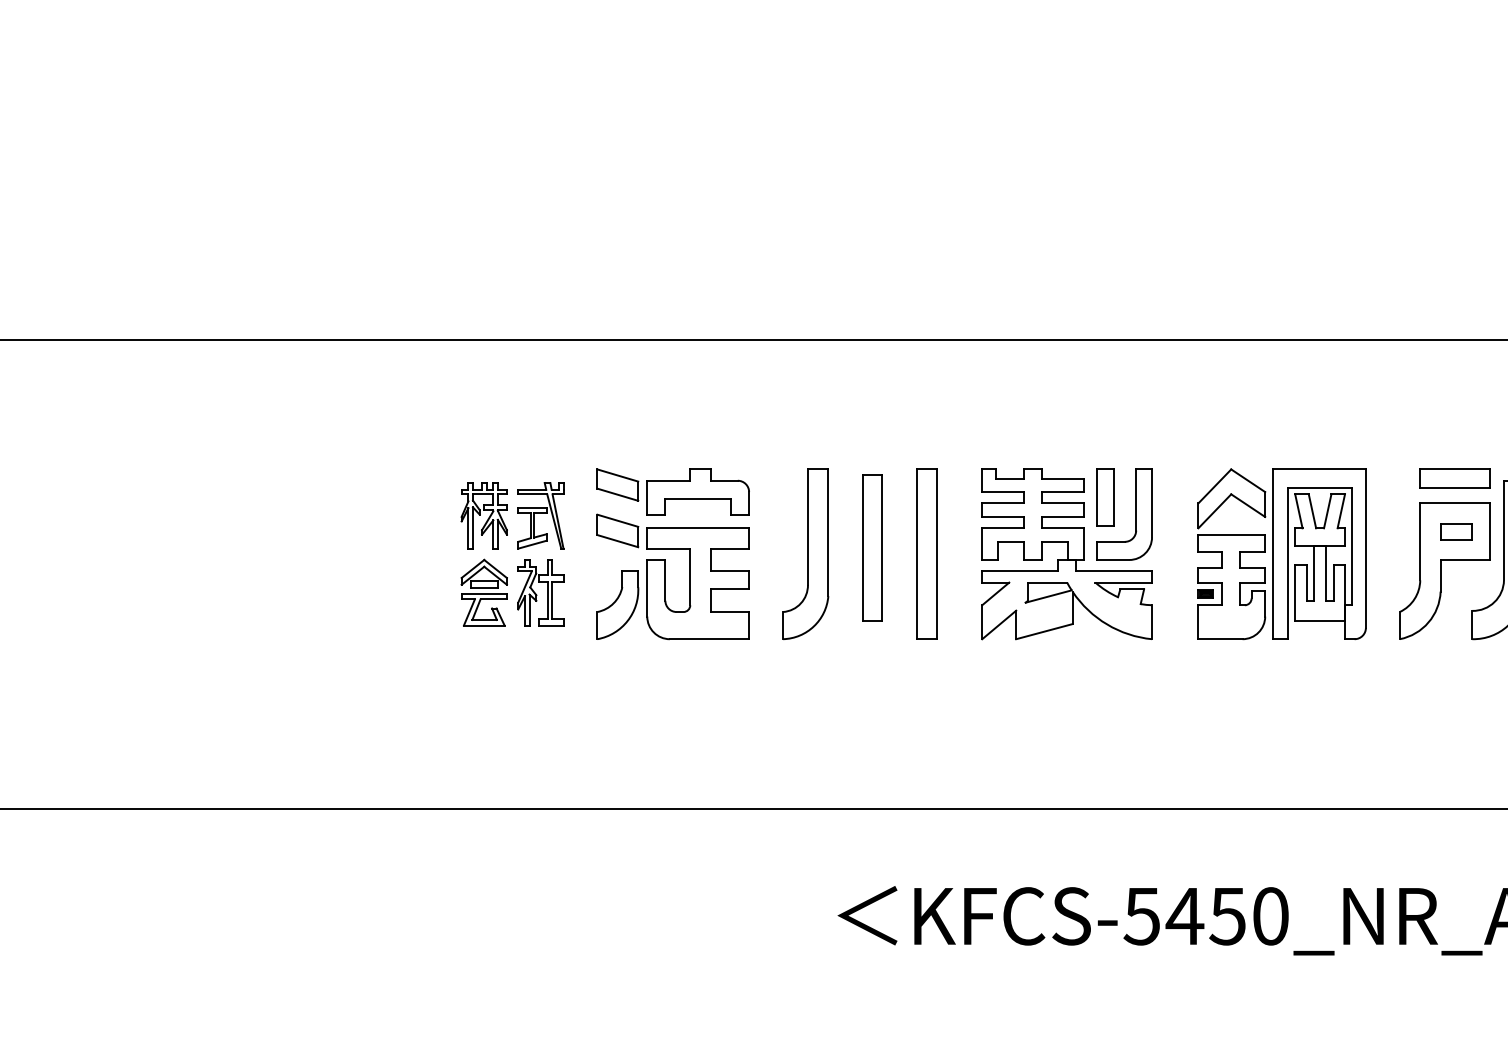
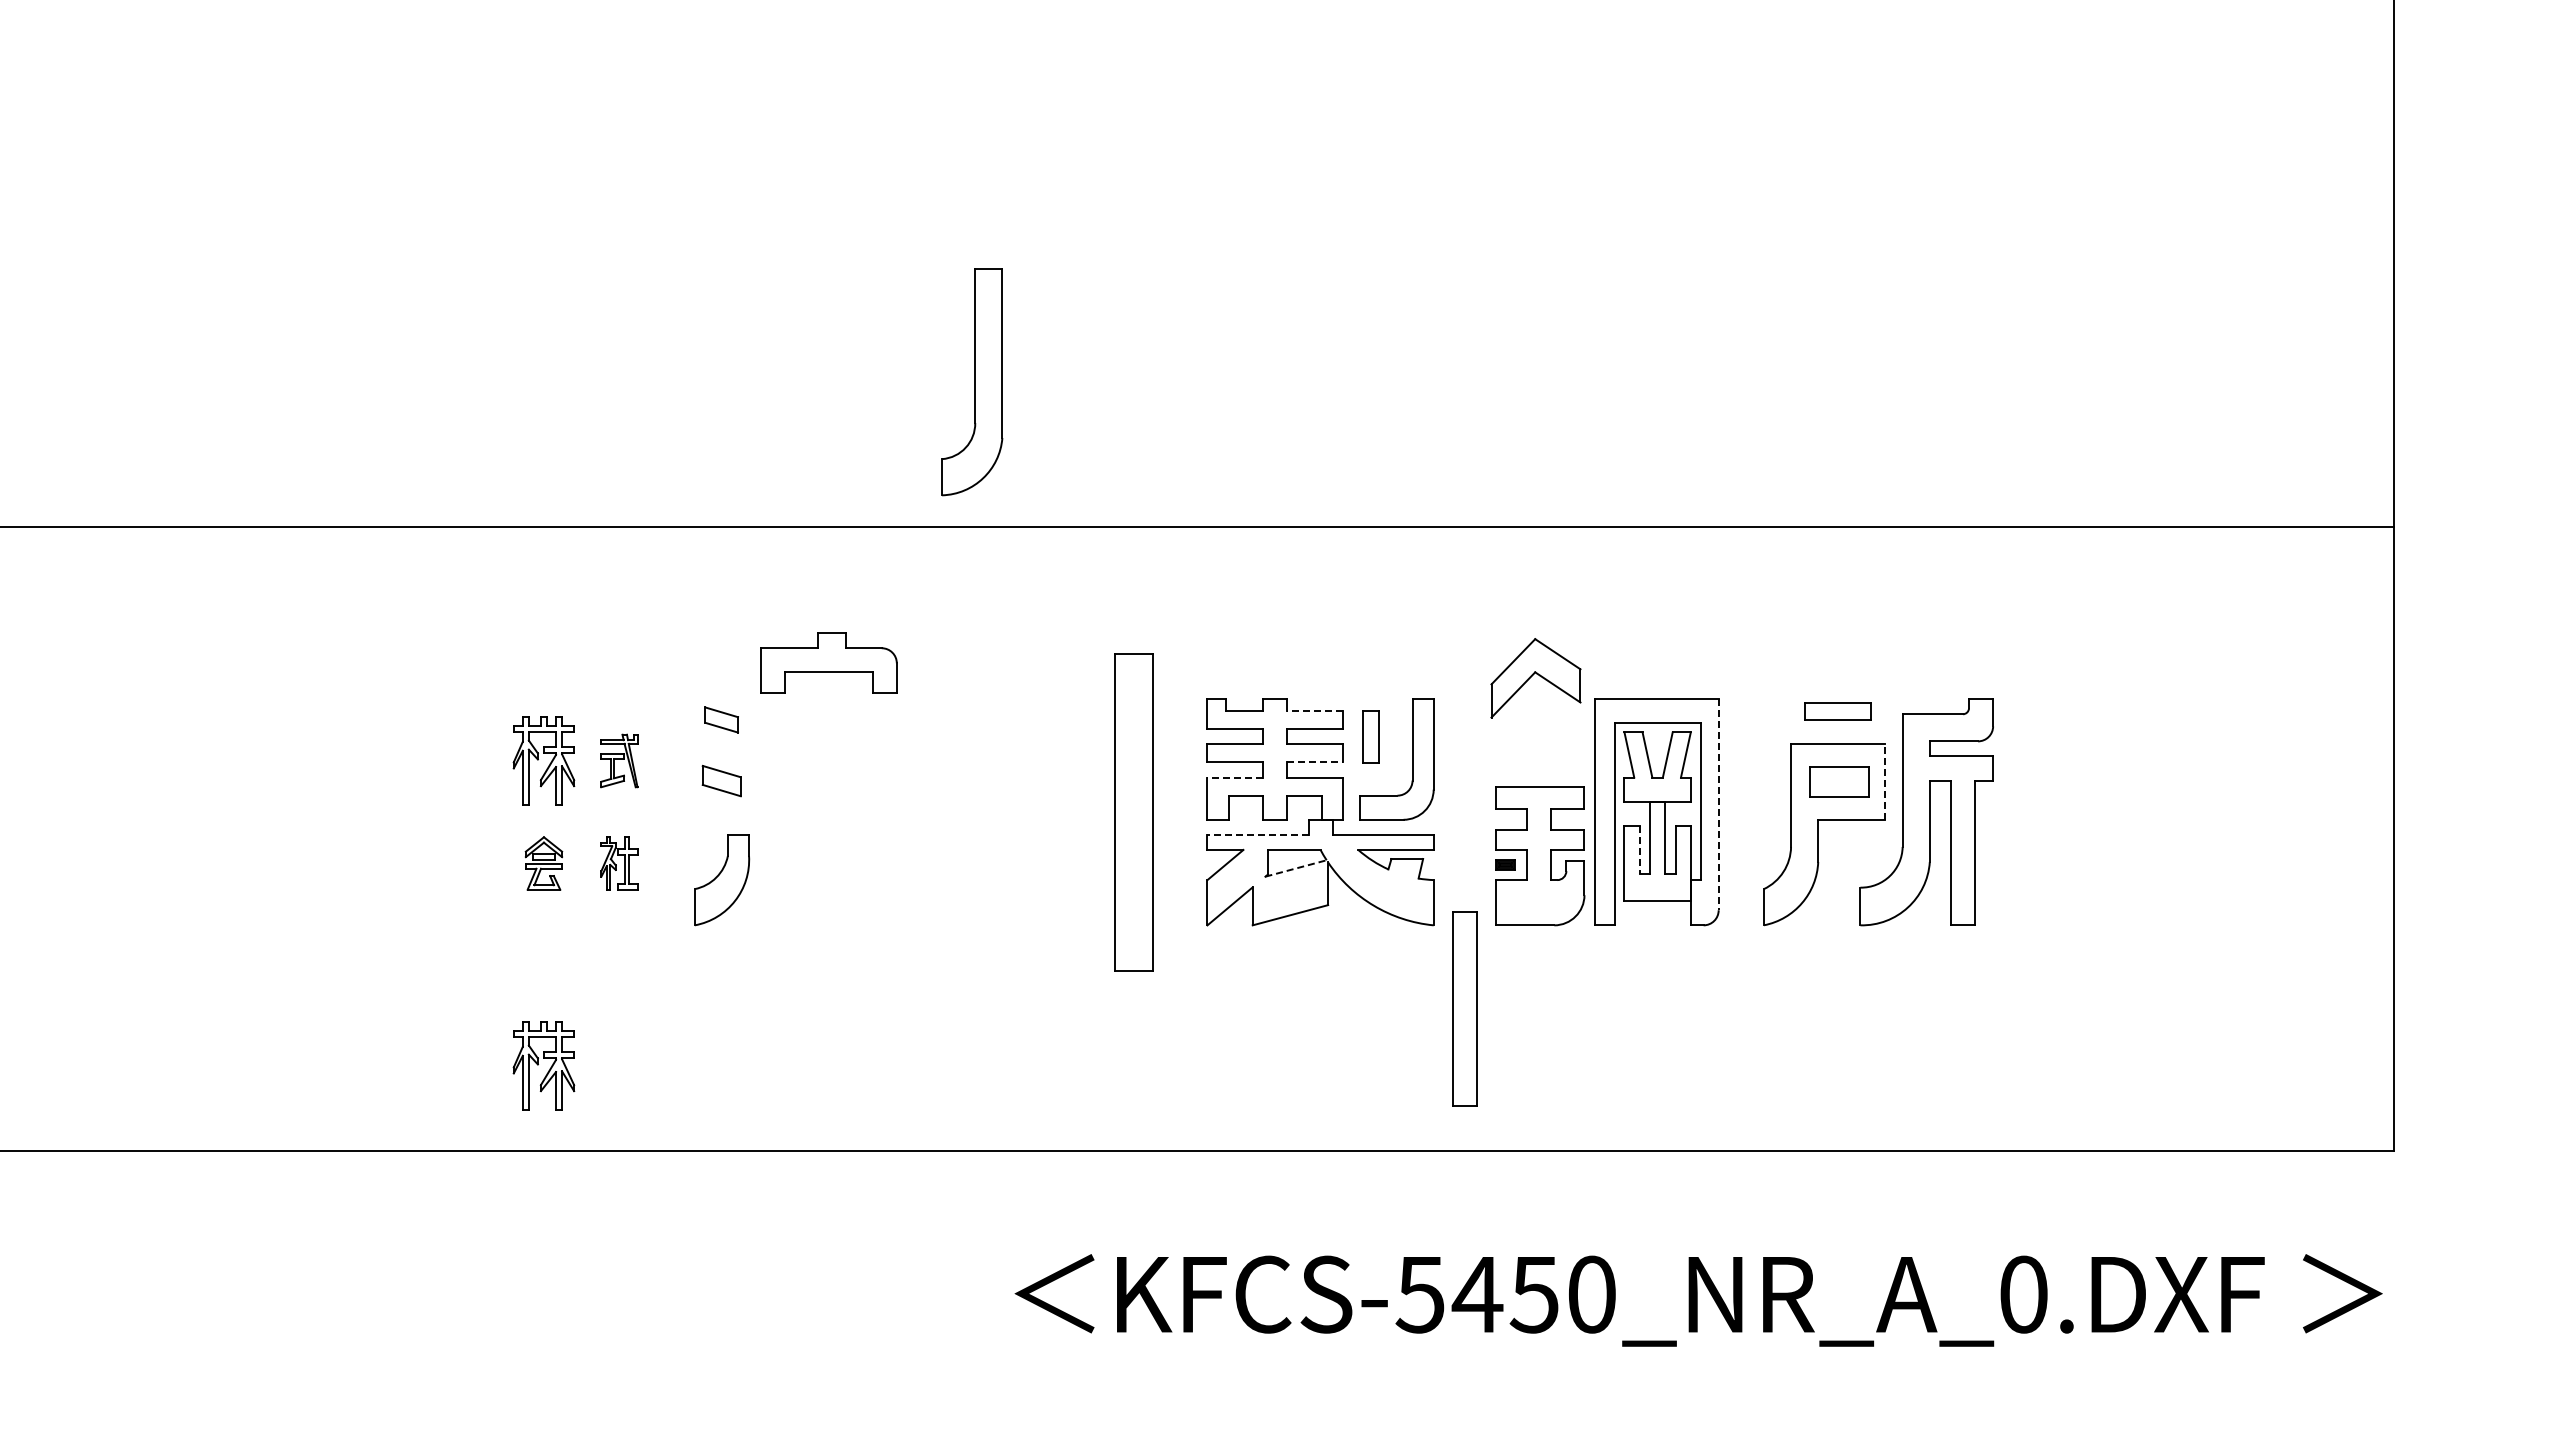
part: (1455, 477) -> (1837, 710), size x0.7
line: (1063, 478) -> (1315, 711), solid -> dashed
part: (617, 484) -> (721, 719), size x0.6
part: (697, 491) -> (828, 662), moved
part: (1104, 497) -> (1370, 736), size x0.7
part: (1231, 498) -> (1535, 678), moved
part: (540, 515) -> (619, 760), size x0.6
line: (1063, 516) -> (1315, 762), solid -> dashed
line: (1003, 528) -> (1235, 777), solid -> dashed
part: (617, 530) -> (721, 780), size x0.7
part: (1455, 531) -> (1838, 782), size x1.4
line: (1490, 531) -> (1884, 782), solid -> dashed
part: (871, 547) -> (1464, 1008), moved
line: (1365, 548) -> (1718, 804), solid -> dashed
part: (926, 553) -> (1133, 811), size x1.4
part: (805, 554) -> (972, 382), moved
line: (1020, 571) -> (1258, 834), solid -> dashed
part: (697, 583) -> (828, 851), removed
line: (1306, 583) -> (1639, 850), solid -> dashed
part: (483, 592) -> (543, 863), size x0.6
part: (540, 592) -> (619, 863), size x0.6
line: (1049, 596) -> (1296, 868), solid -> dashed
part: (483, 744) -> (543, 1065), added

